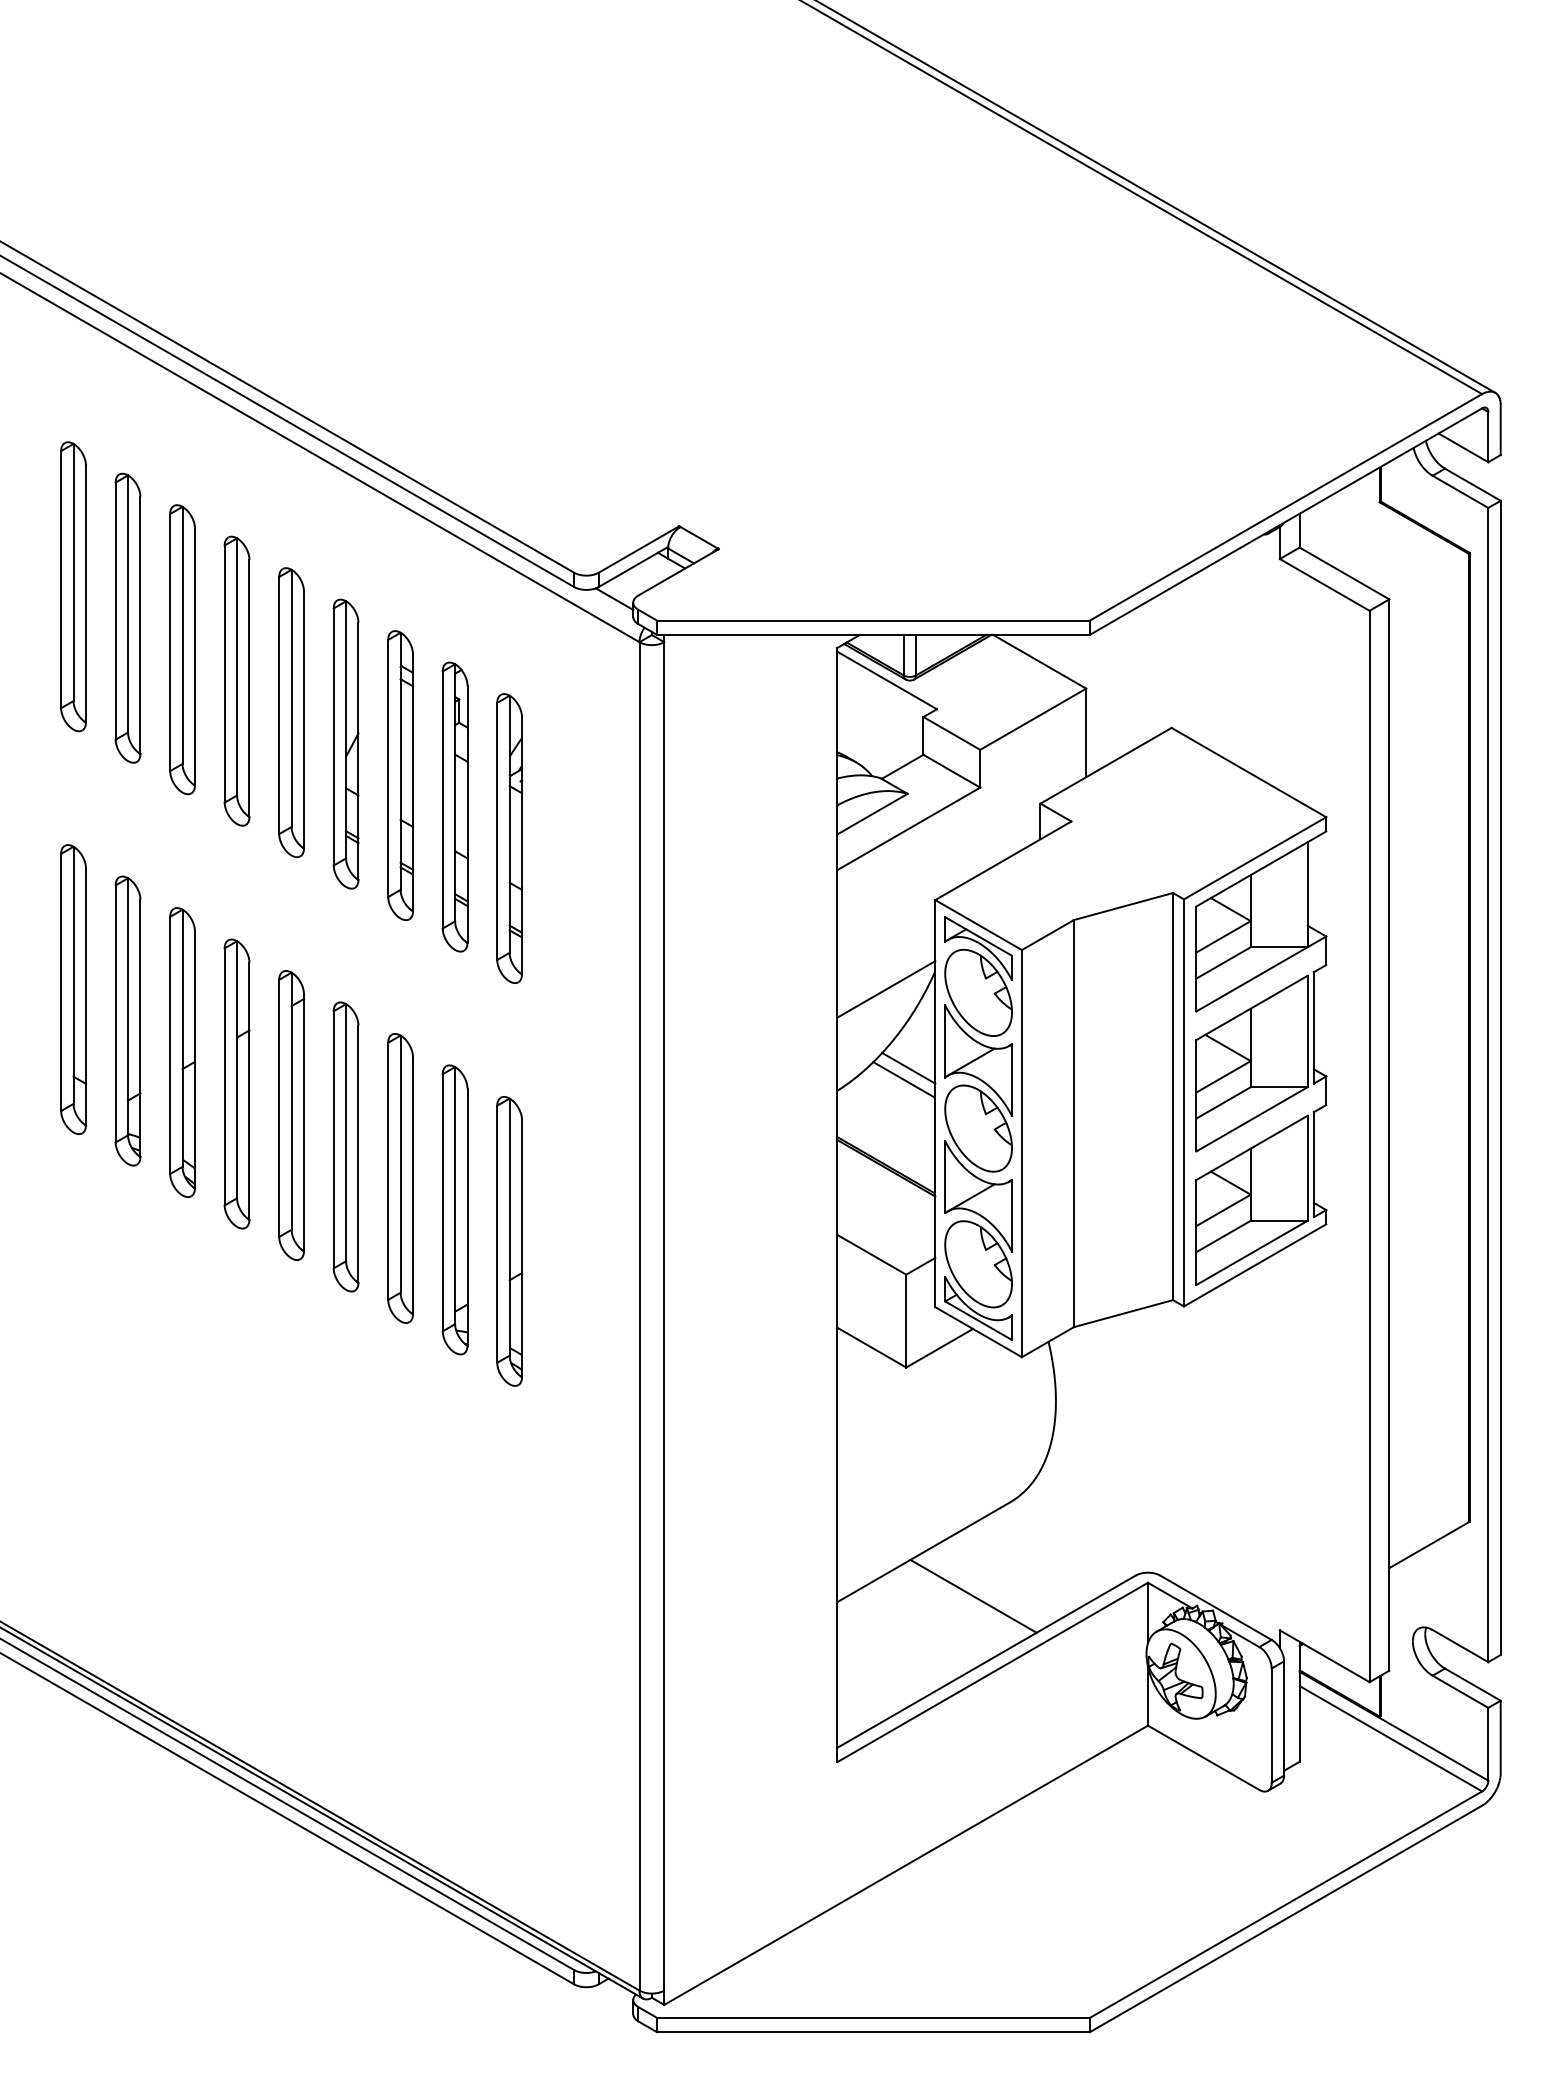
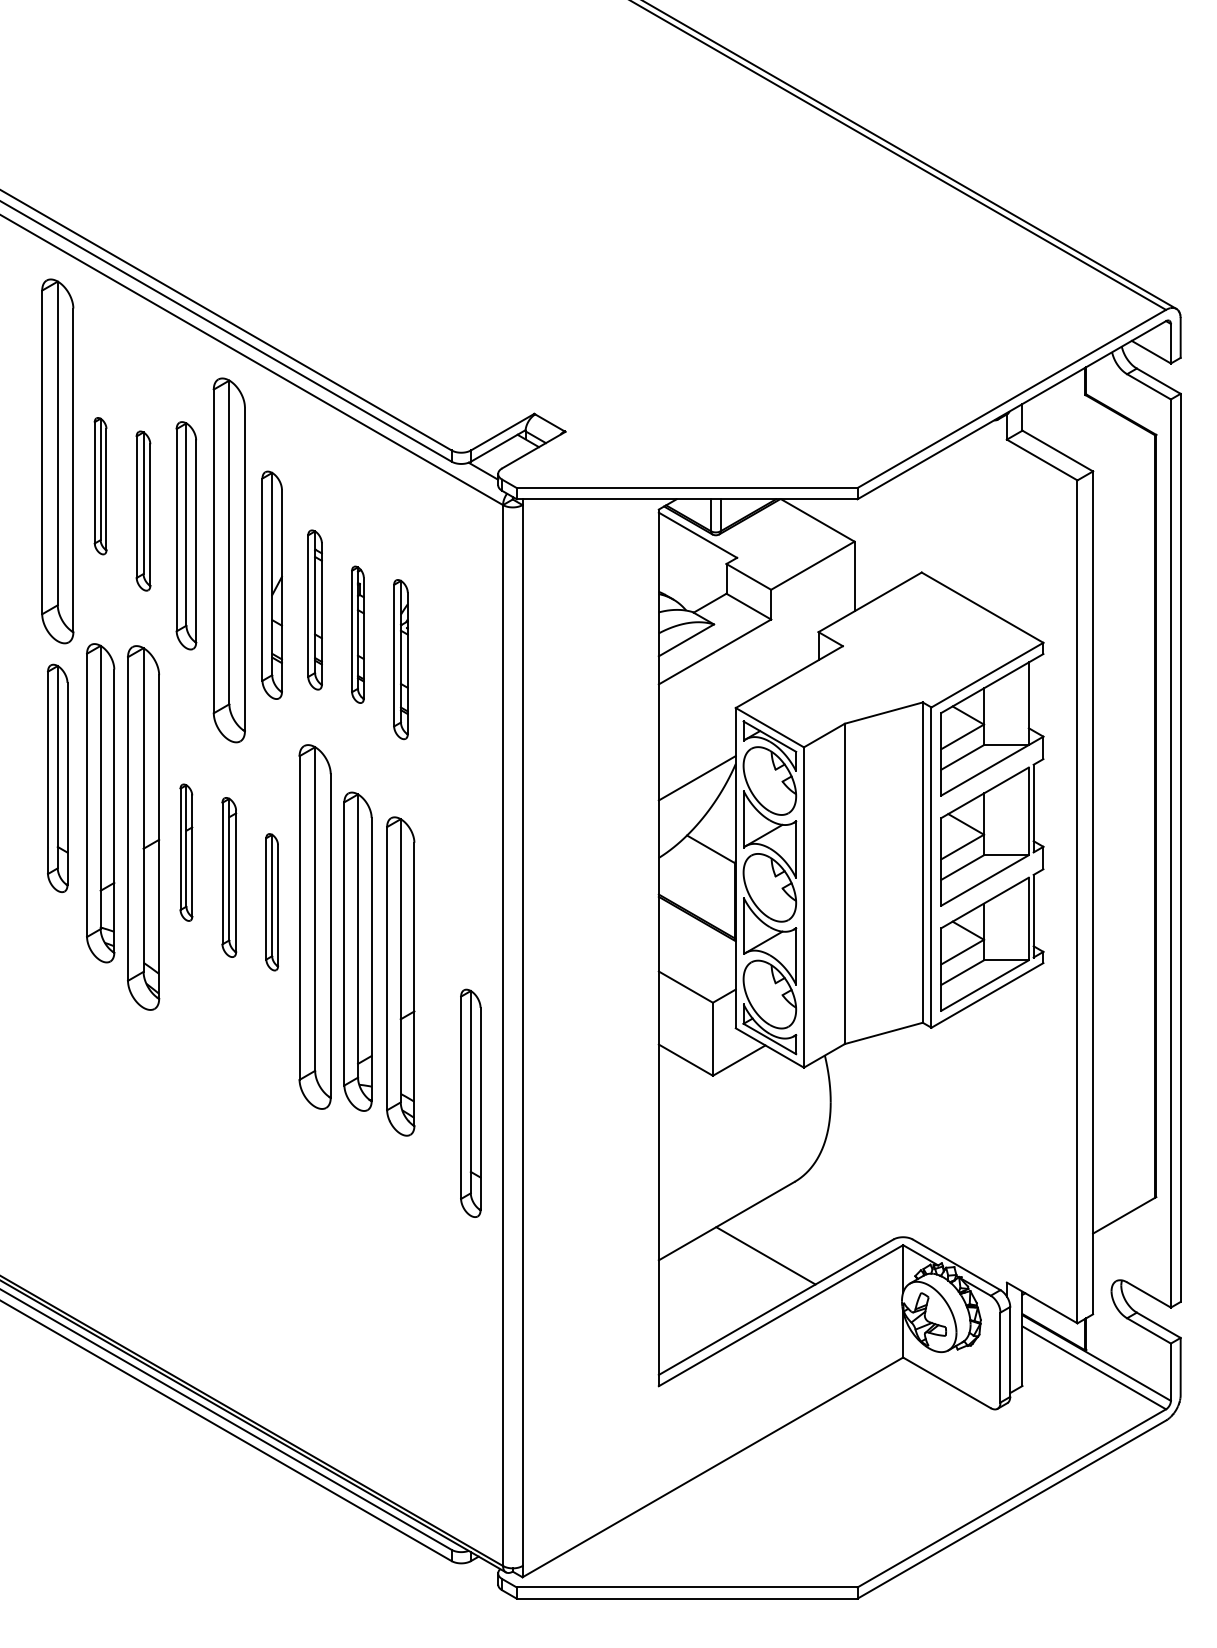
part: (73, 586) -> (57, 461), size x1.6
part: (127, 617) -> (100, 485), size x0.6
part: (182, 649) -> (143, 510), size x0.7
part: (291, 712) -> (229, 560), size x1.6
part: (400, 775) -> (315, 609), size x0.7
part: (454, 806) -> (357, 634), size x0.6
part: (509, 838) -> (400, 659), size x0.7
part: (127, 1020) -> (100, 802), size x1.4
part: (182, 1052) -> (143, 827), size x1.6
line: (908, 1067) -> (714, 839), removed
part: (236, 1083) -> (185, 852), size x0.6
part: (291, 1115) -> (229, 877), size x0.7
part: (345, 1146) -> (271, 901), size x0.6
part: (400, 1178) -> (315, 927), size x1.6
part: (454, 1209) -> (357, 951), size x1.4
part: (509, 1241) -> (400, 976), size x1.4
part: (598, 1402) -> (470, 1103), added

